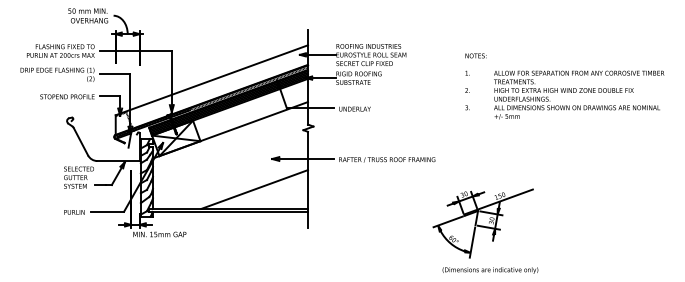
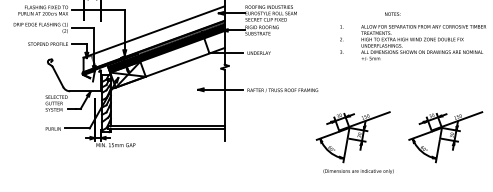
text: (475, 55) -> (392, 13), moved
line: (254, 189) -> (185, 112), removed
part: (608, 223) -> (445, 137), added

